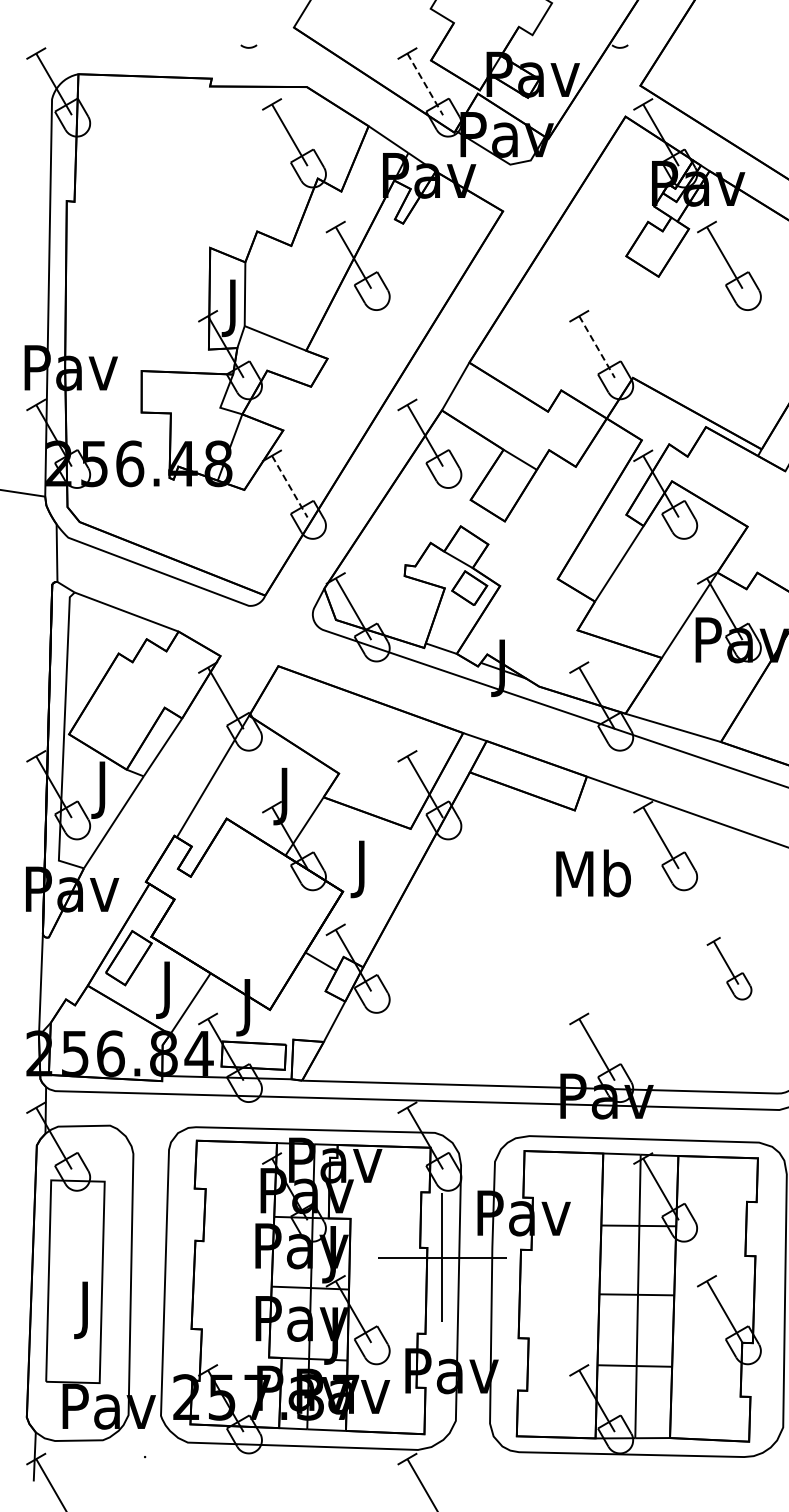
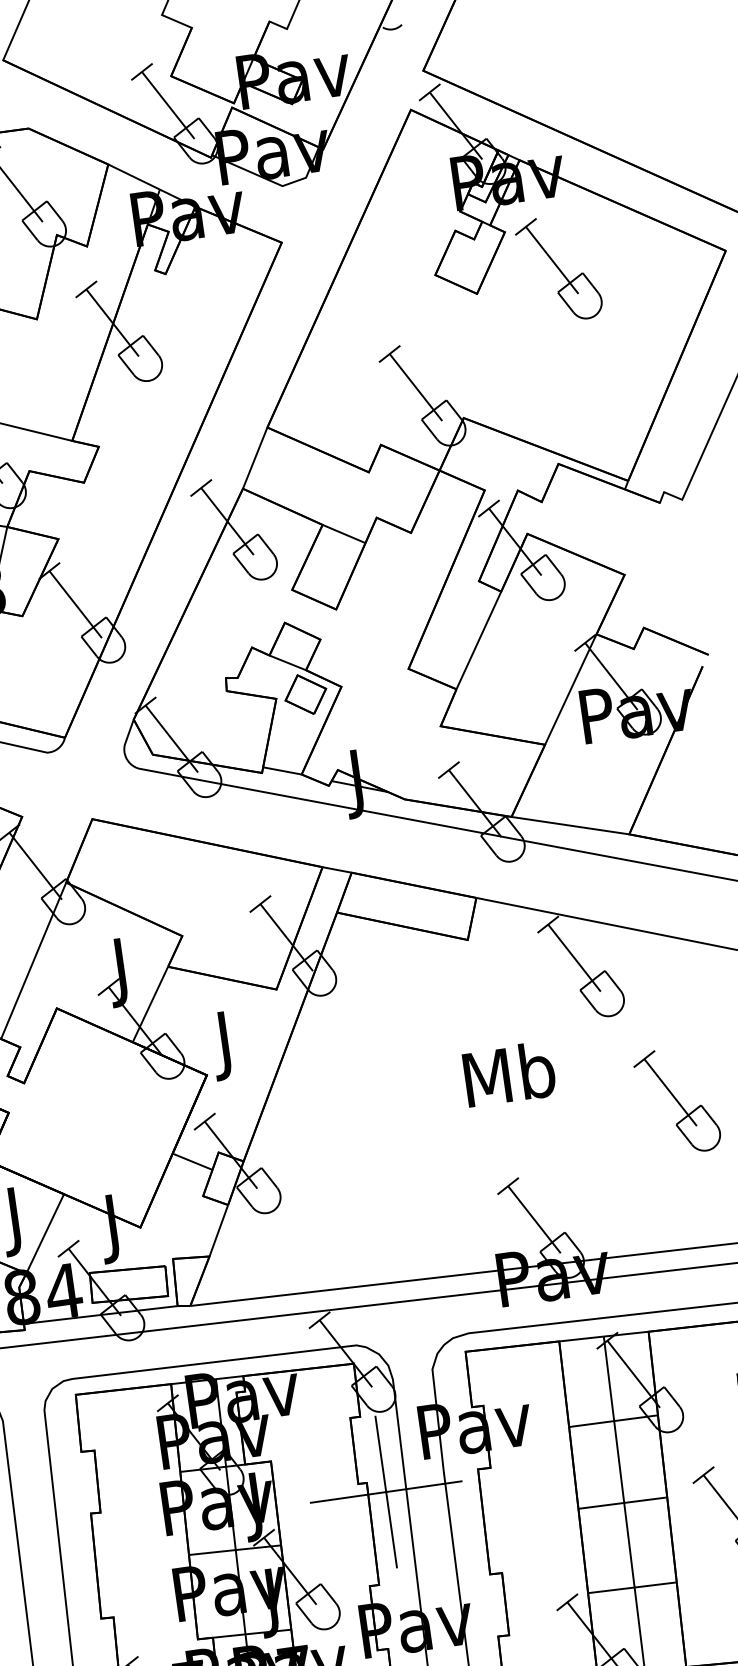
line: (425, 84) -> (168, 105), dashed -> solid
line: (597, 347) -> (416, 387), dashed -> solid
line: (289, 486) -> (75, 604), dashed -> solid
text: (593, 873) -> (509, 1074), moved
part: (729, 968) -> (677, 1101), size x1.43

